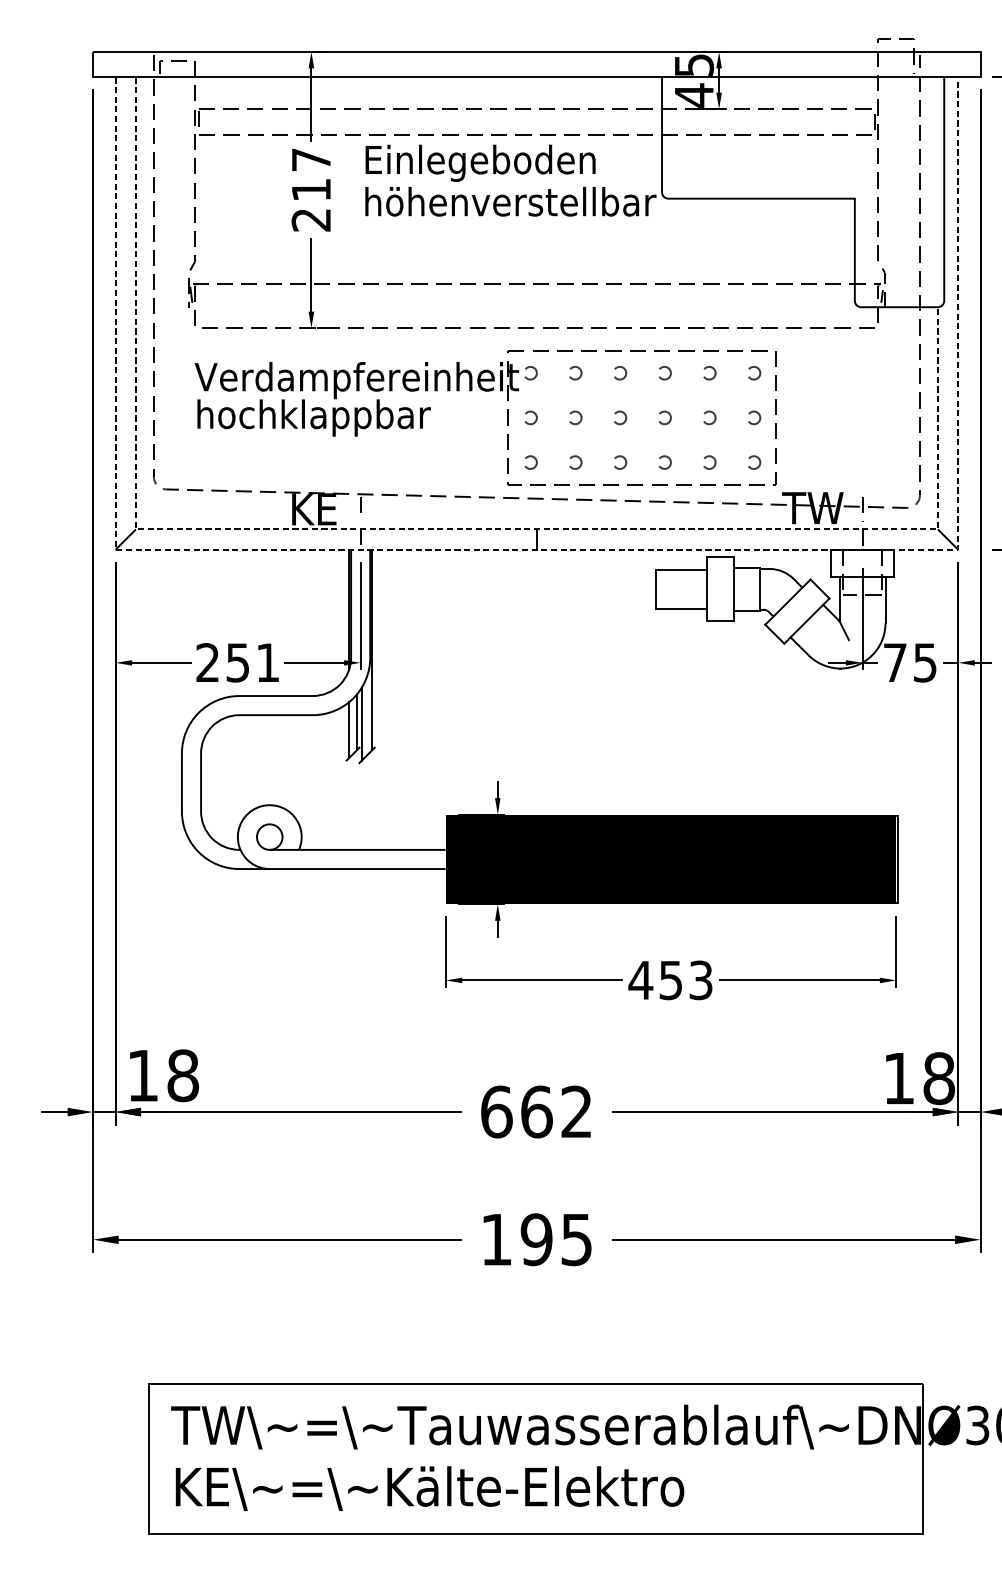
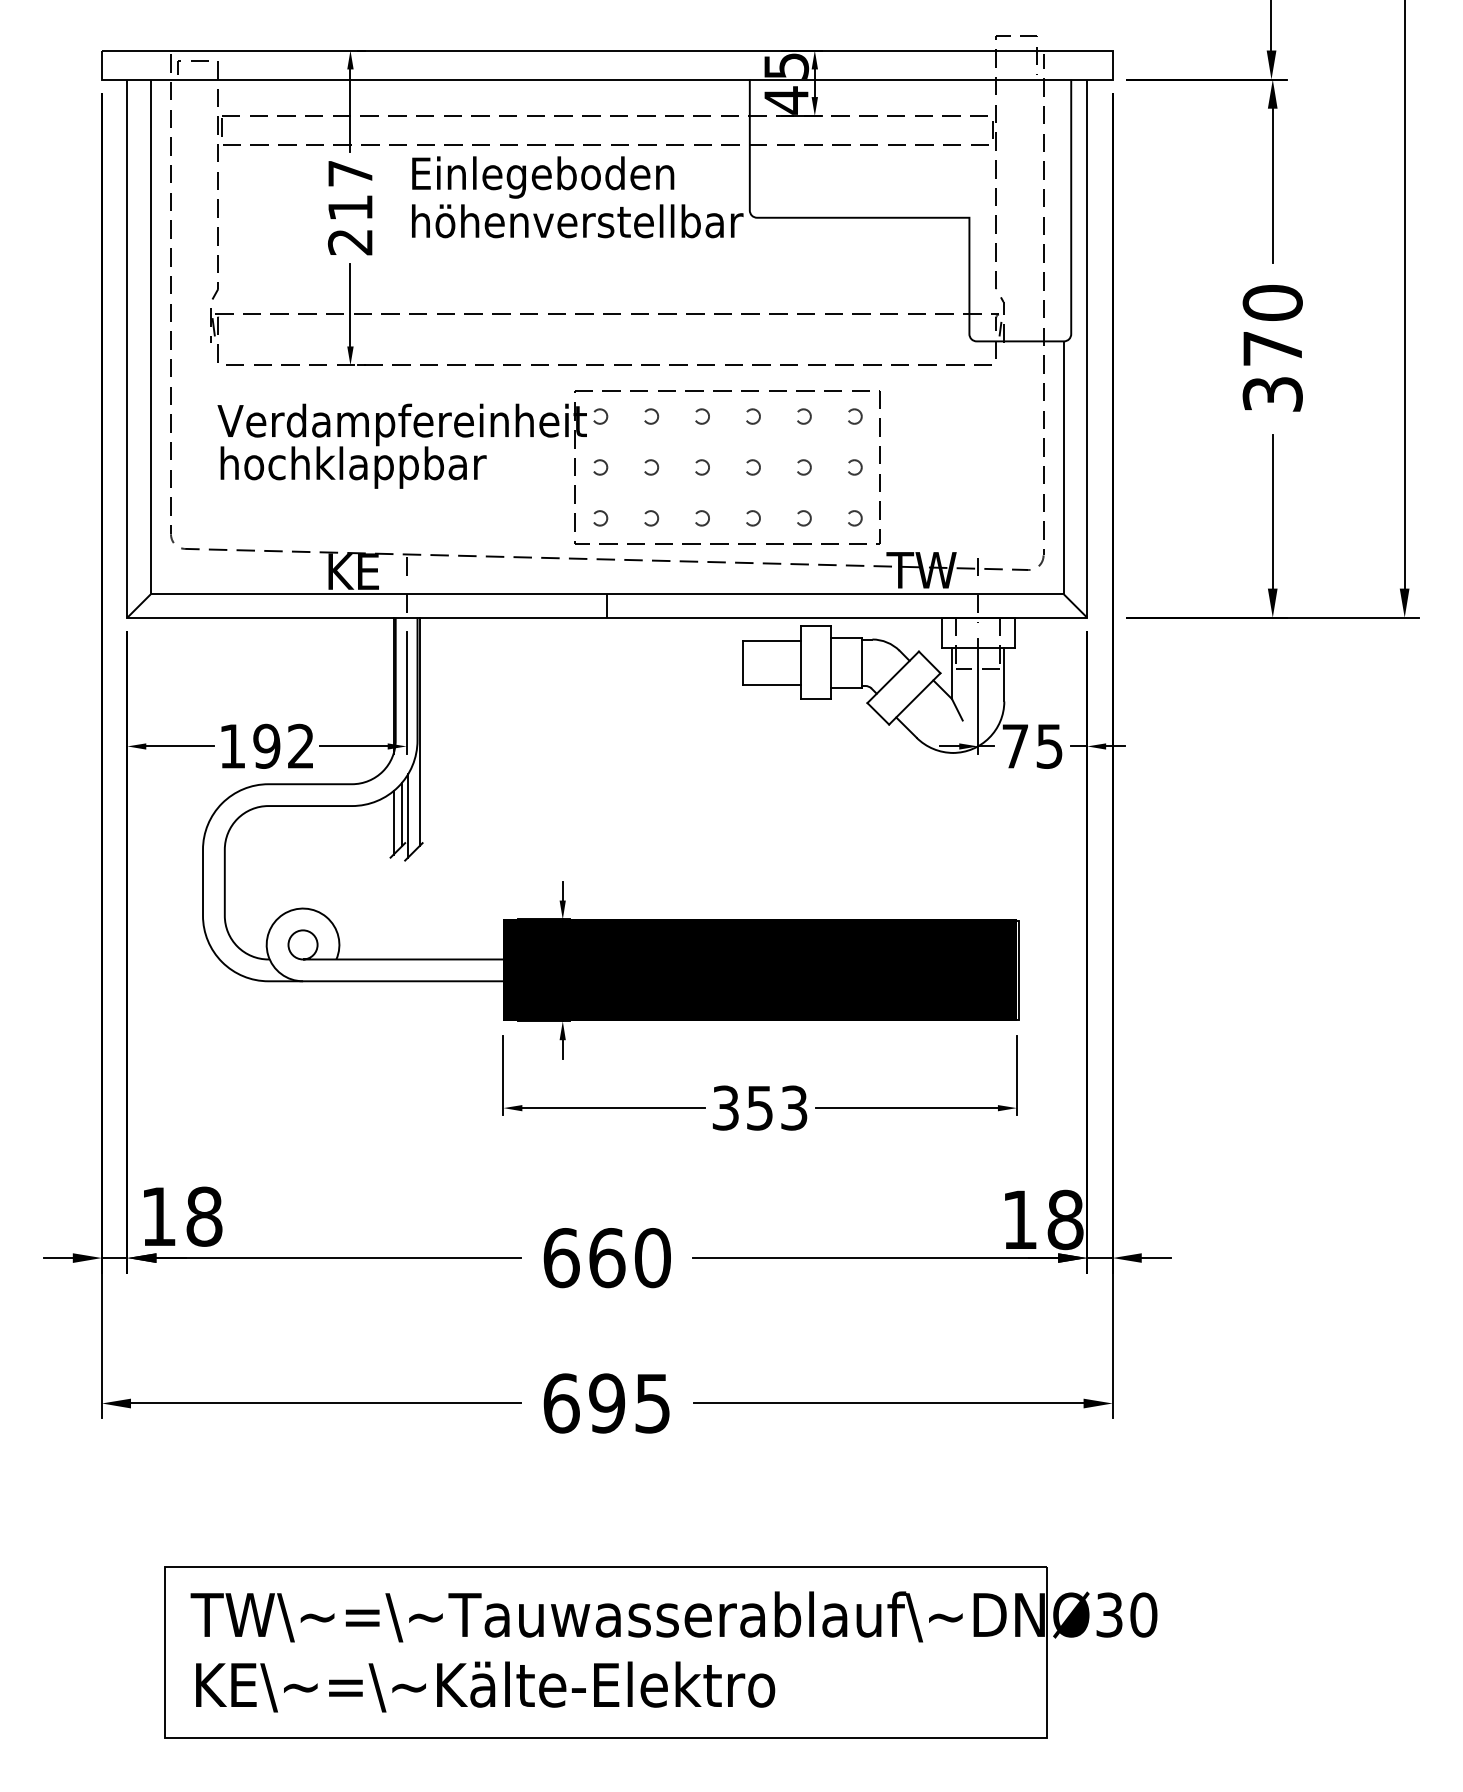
line: (422, 529) -> (477, 594), dashed -> solid
line: (537, 549) -> (607, 617), dashed -> solid
text: (237, 662) -> (266, 745), 251 -> 192
text: (640, 979) -> (725, 1107), 453 -> 353
text: (576, 1112) -> (652, 1258), 662 -> 660
text: (496, 1239) -> (561, 1403), 195 -> 695

